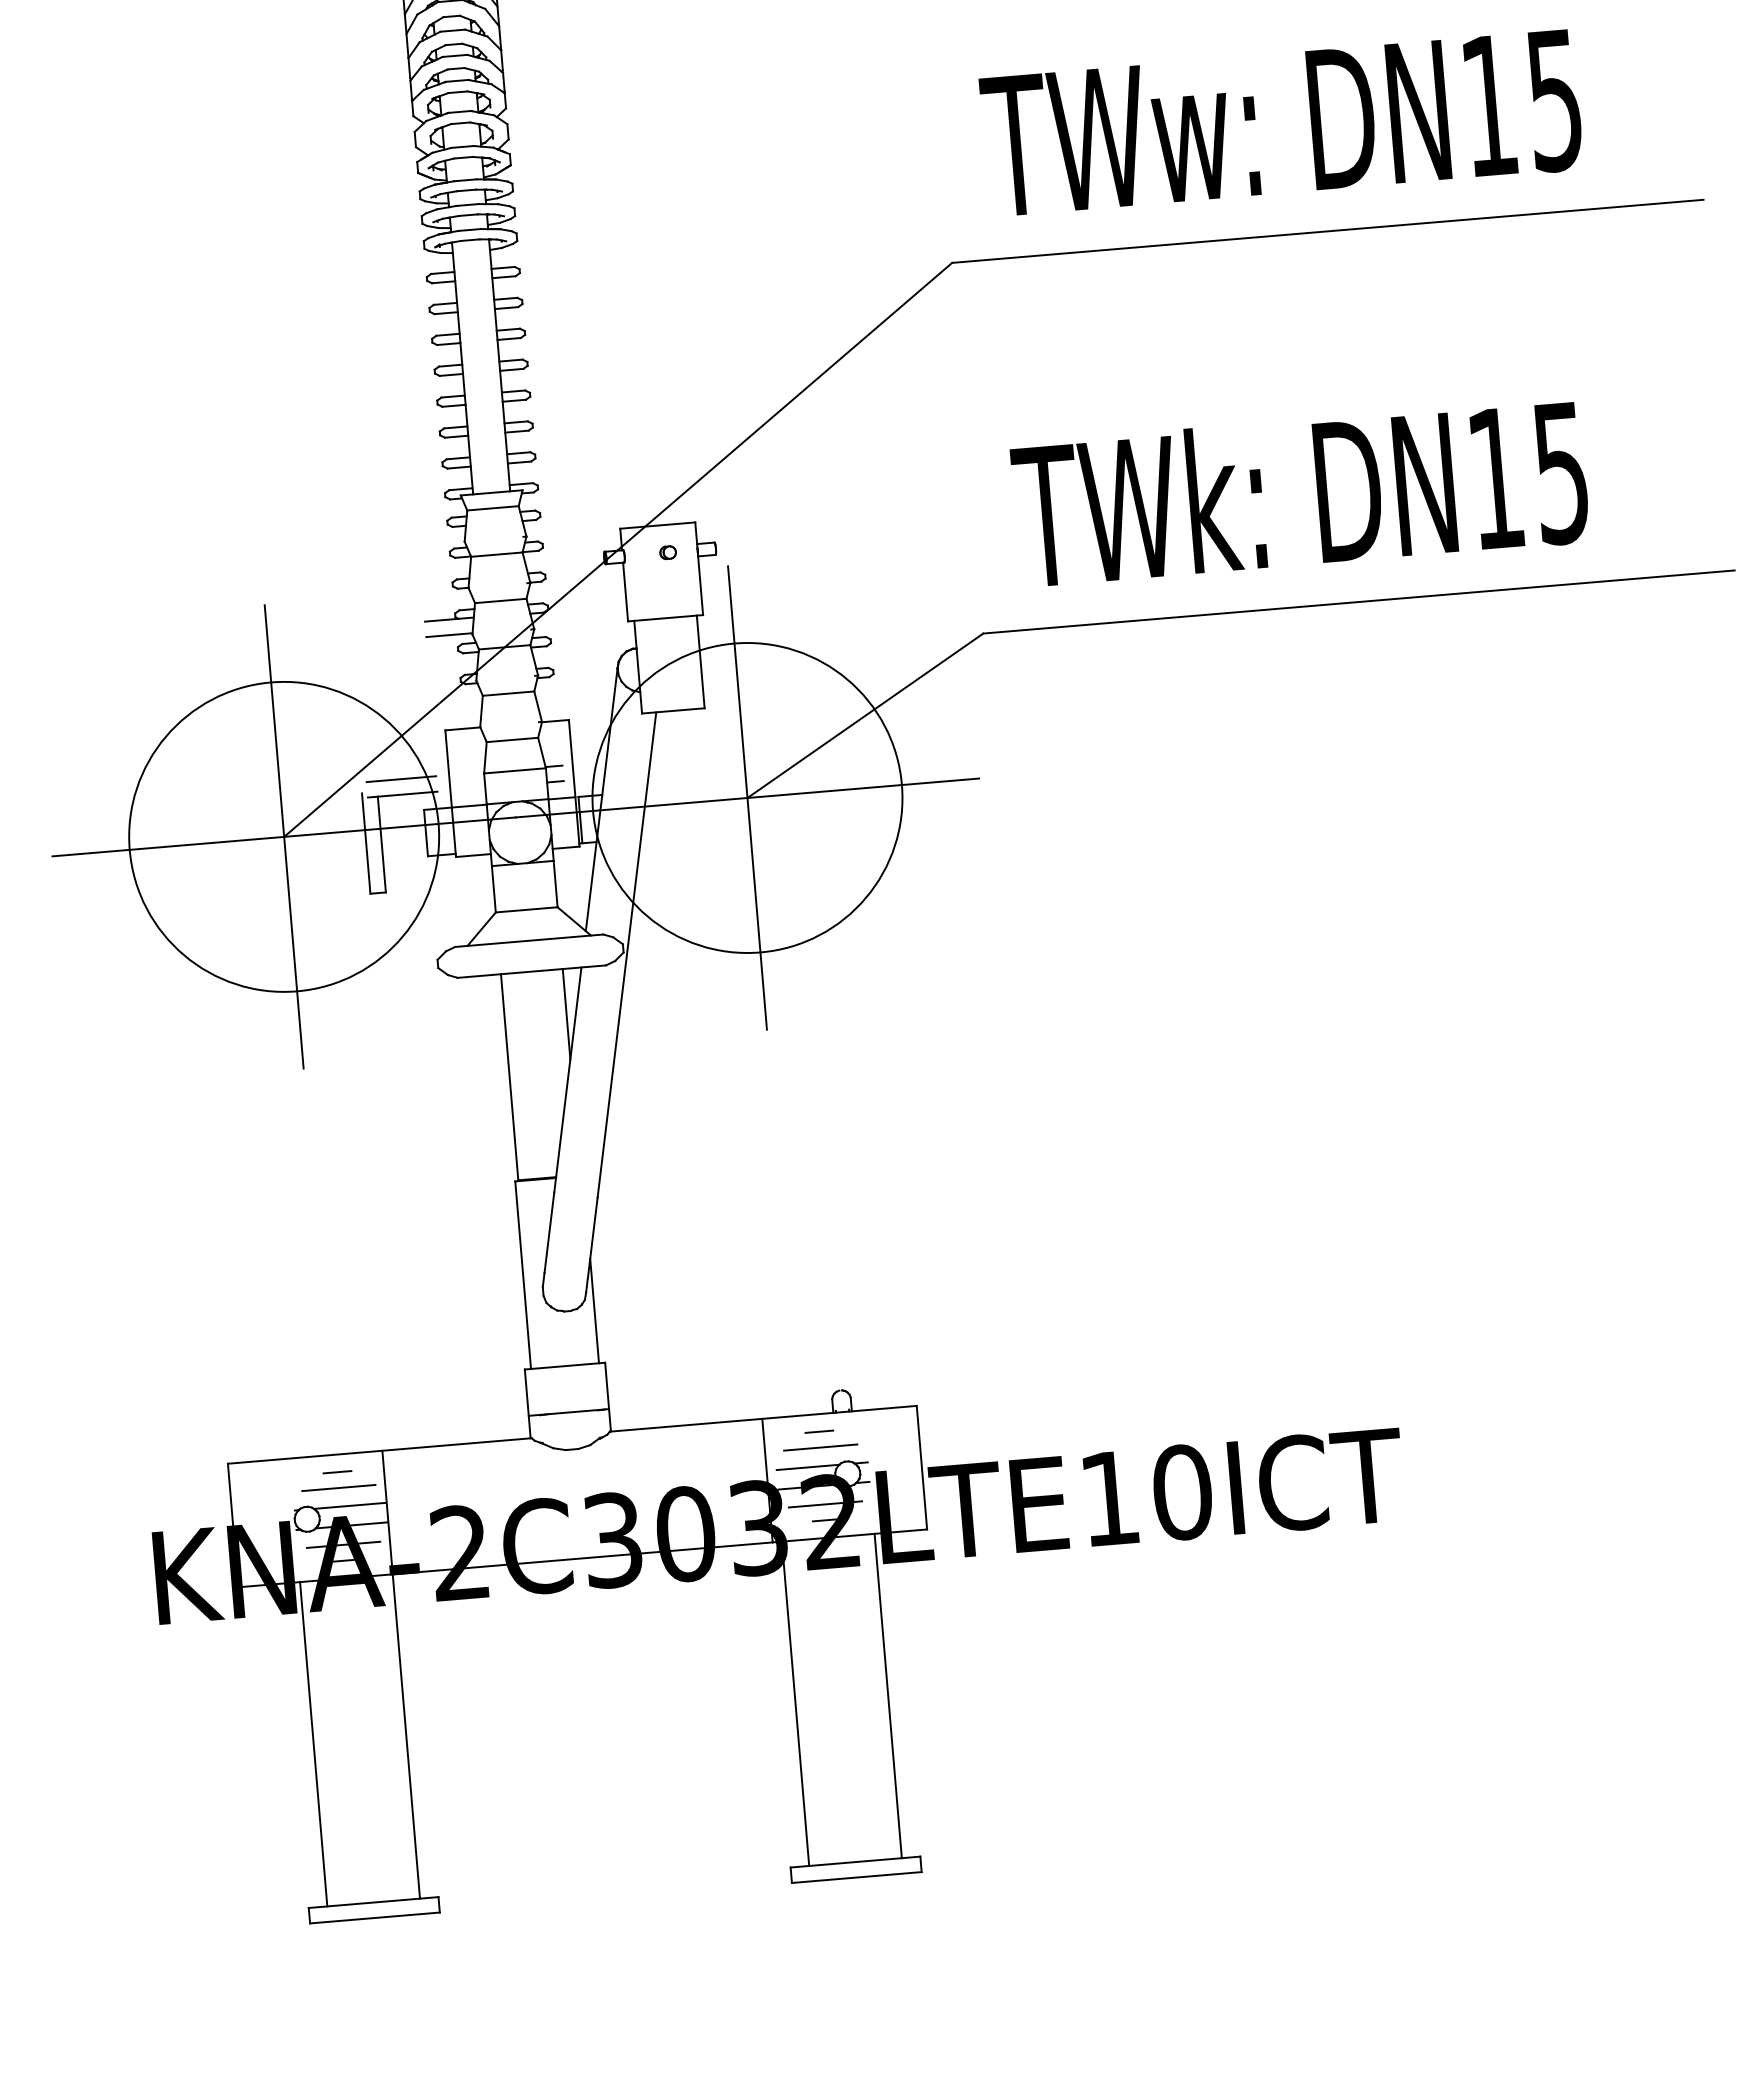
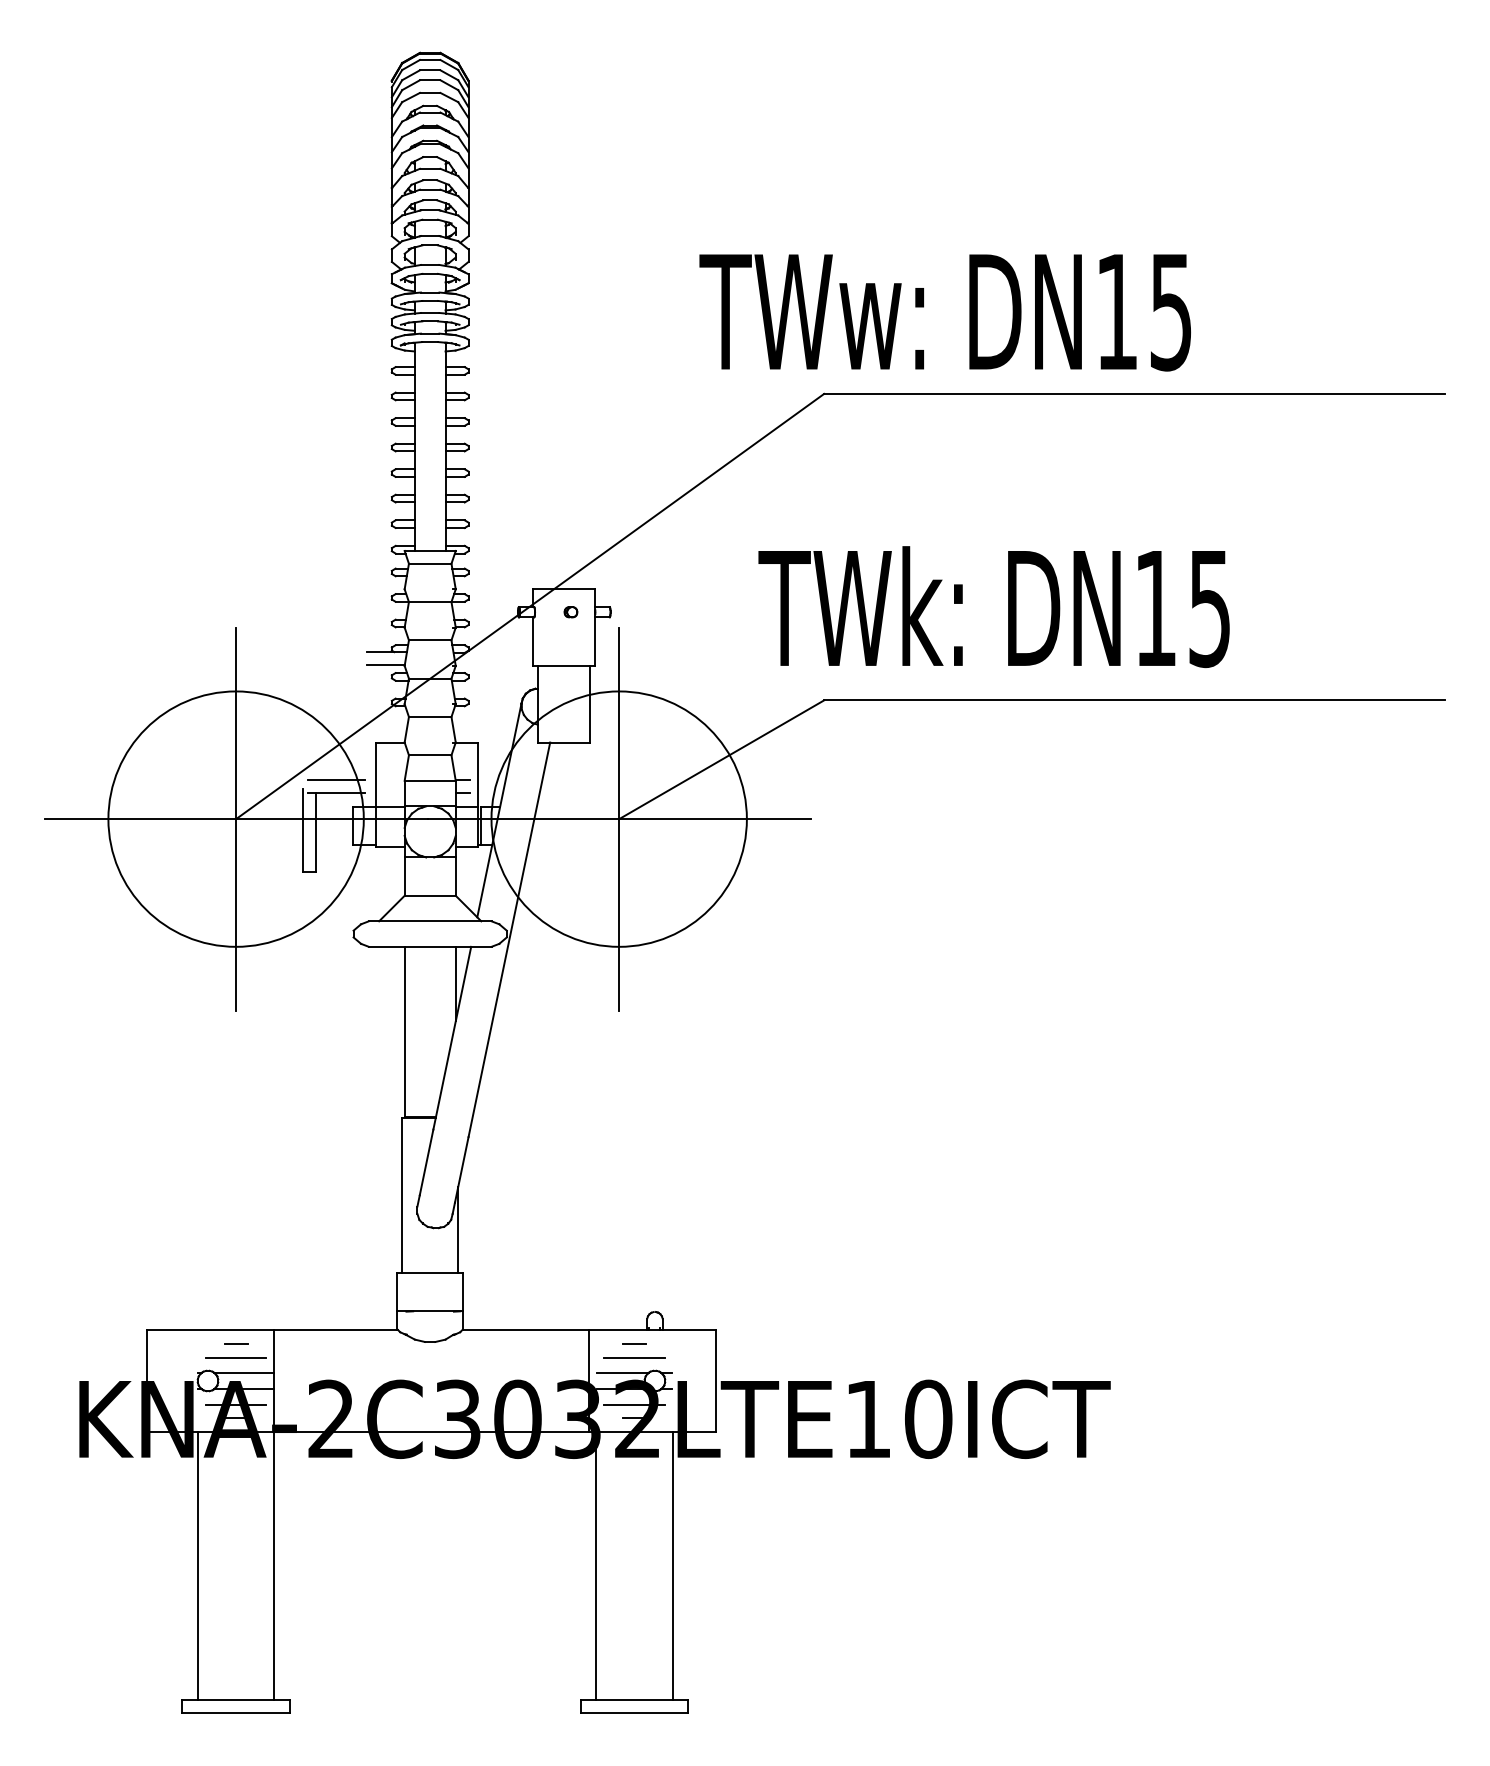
text: (1280, 123) -> (944, 312), moved
text: (1299, 493) -> (993, 607), moved

